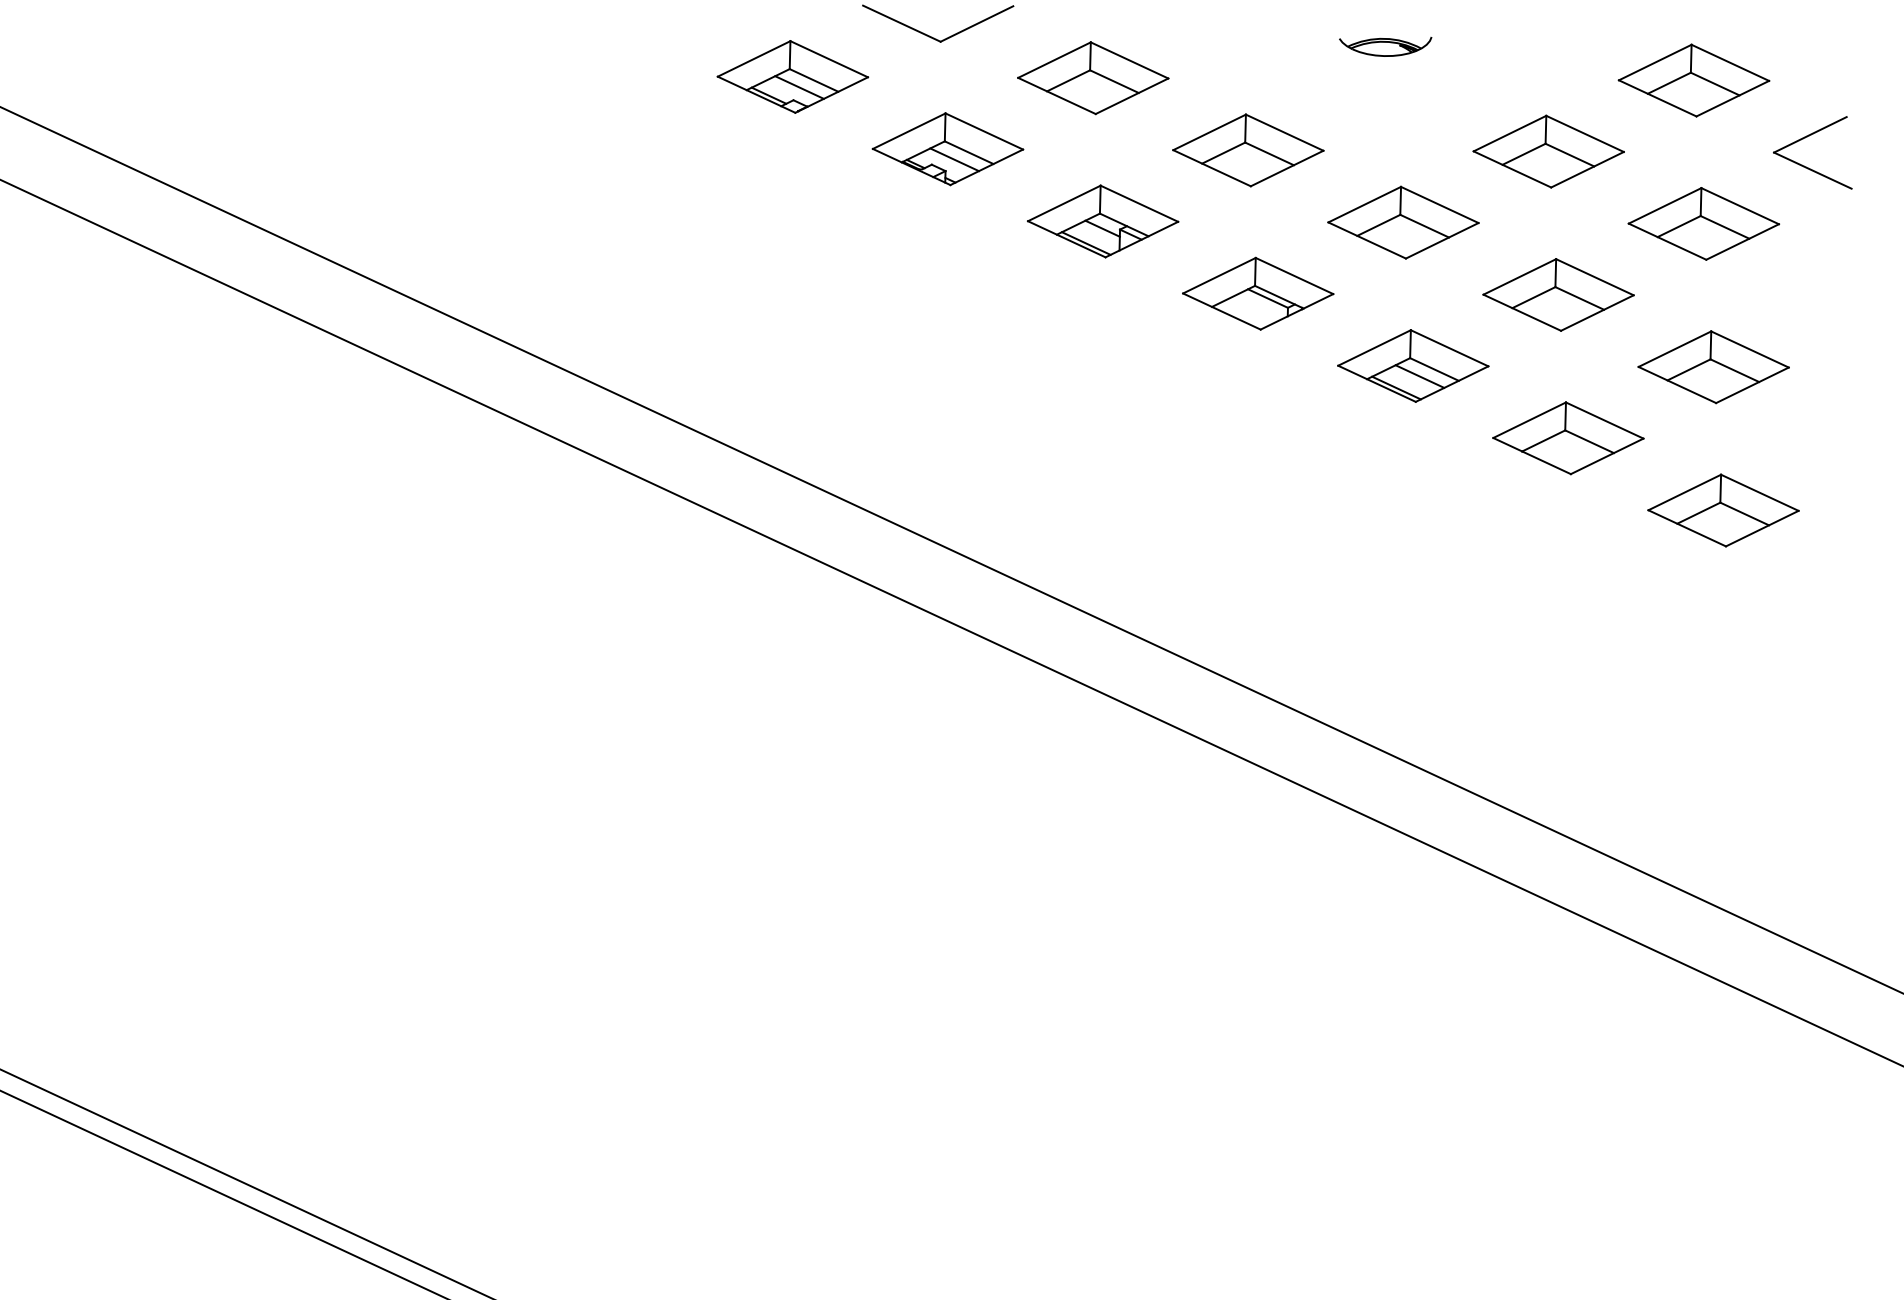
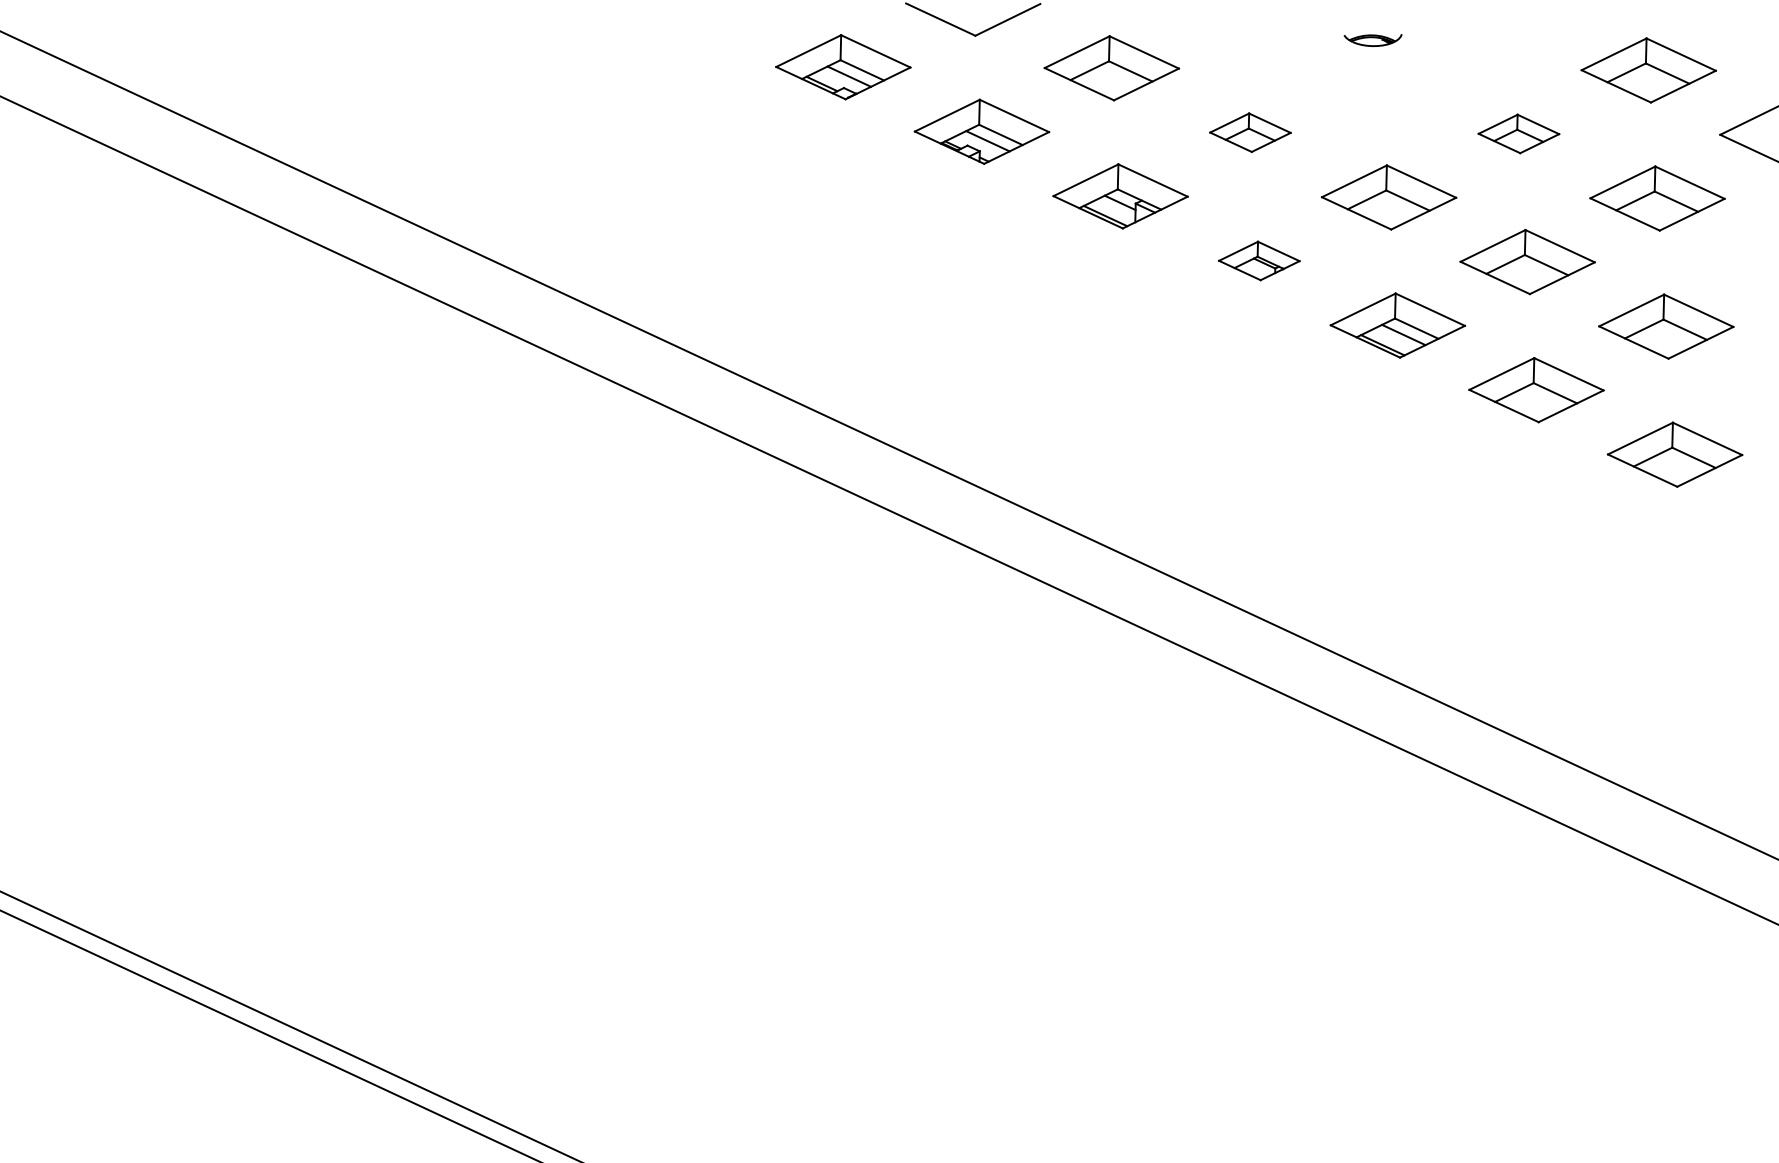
part: (1384, 47) -> (1372, 40), size x0.7
part: (1248, 149) -> (1250, 132), size x0.6
part: (1548, 151) -> (1518, 133), size x0.6
part: (1258, 293) -> (1259, 260), size x0.6

